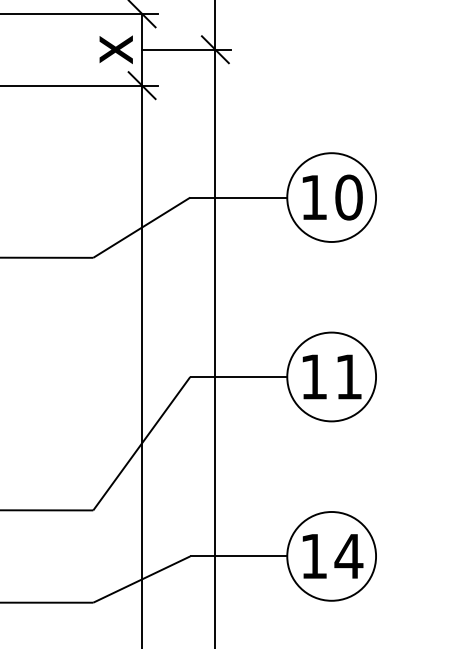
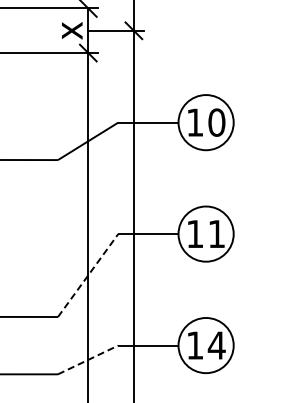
line: (142, 443) -> (88, 275), solid -> dashed
line: (142, 578) -> (88, 359), solid -> dashed

